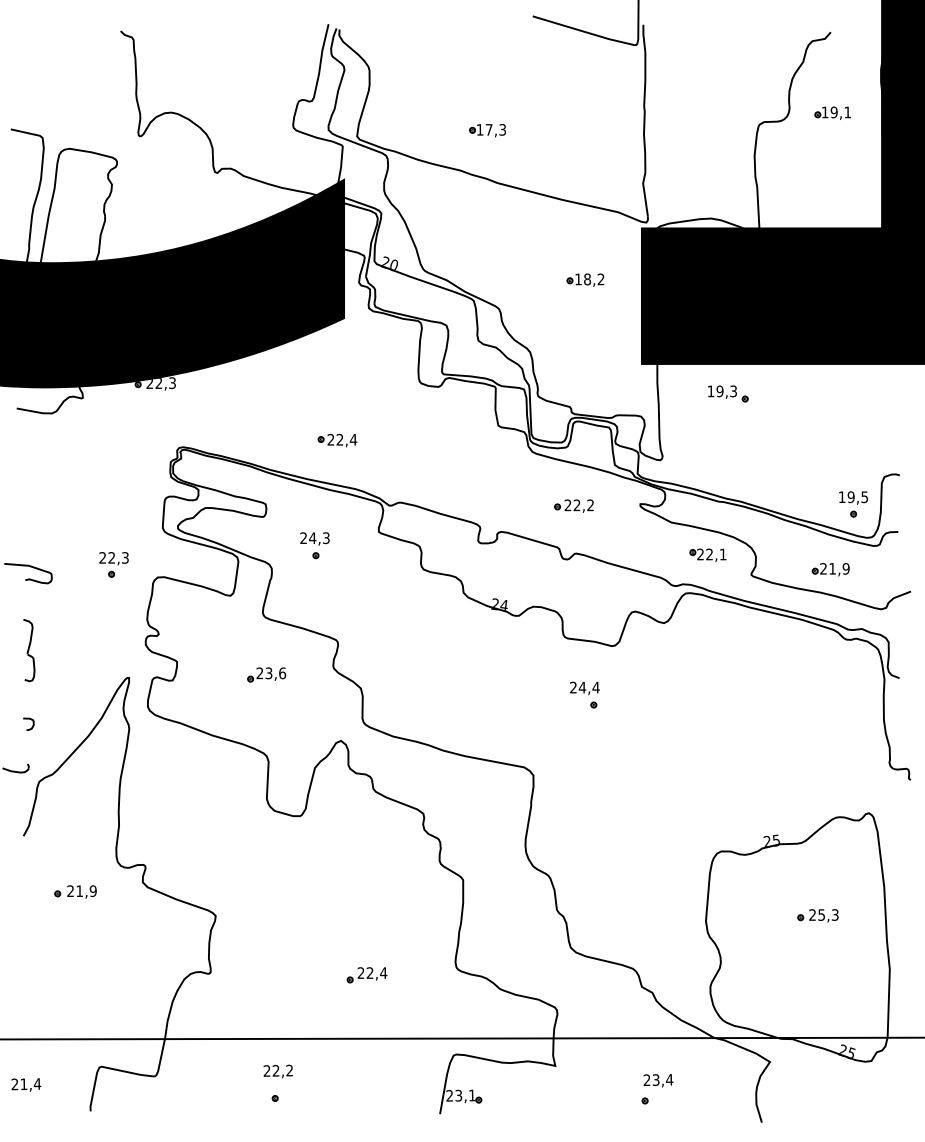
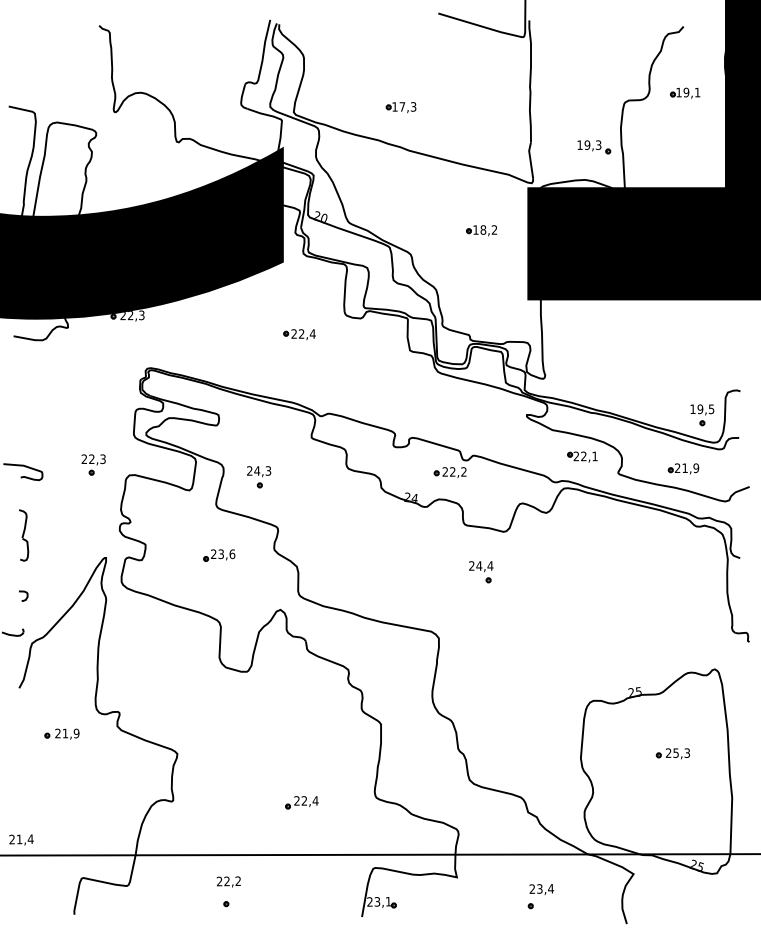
part: (728, 394) -> (594, 147), moved
part: (337, 440) -> (299, 334), moved
part: (573, 505) -> (449, 472), moved
part: (315, 546) -> (259, 477), moved
text: (26, 1084) -> (21, 839), moved

